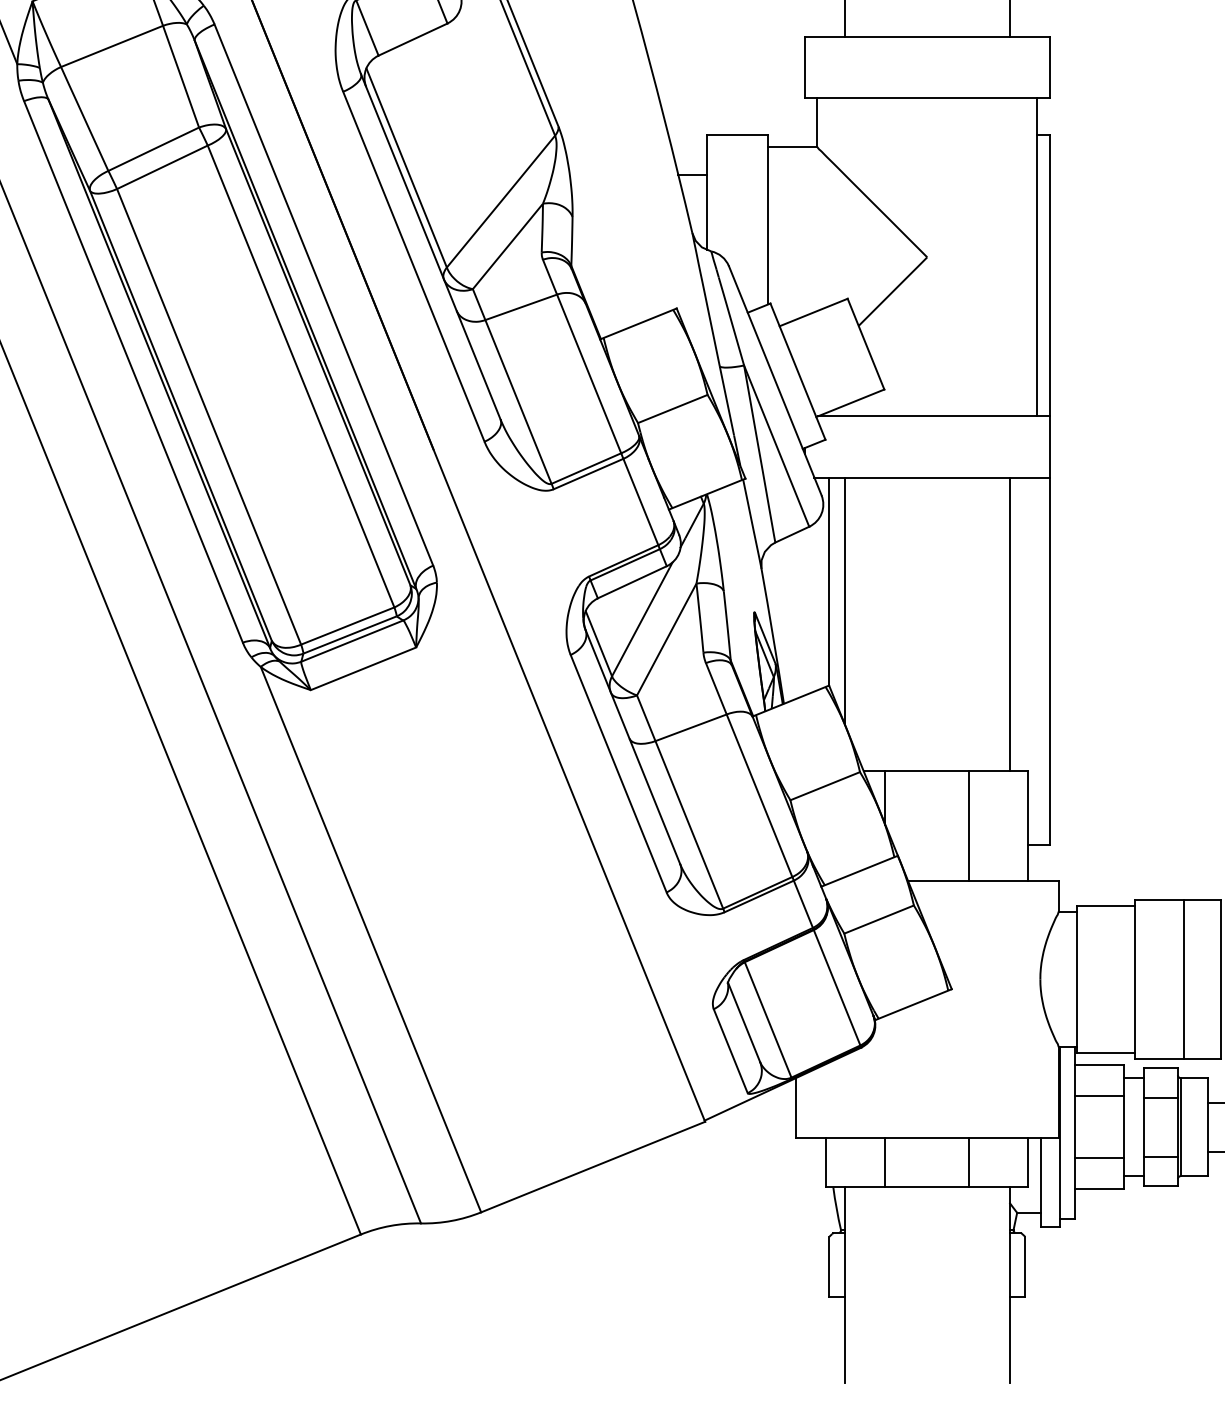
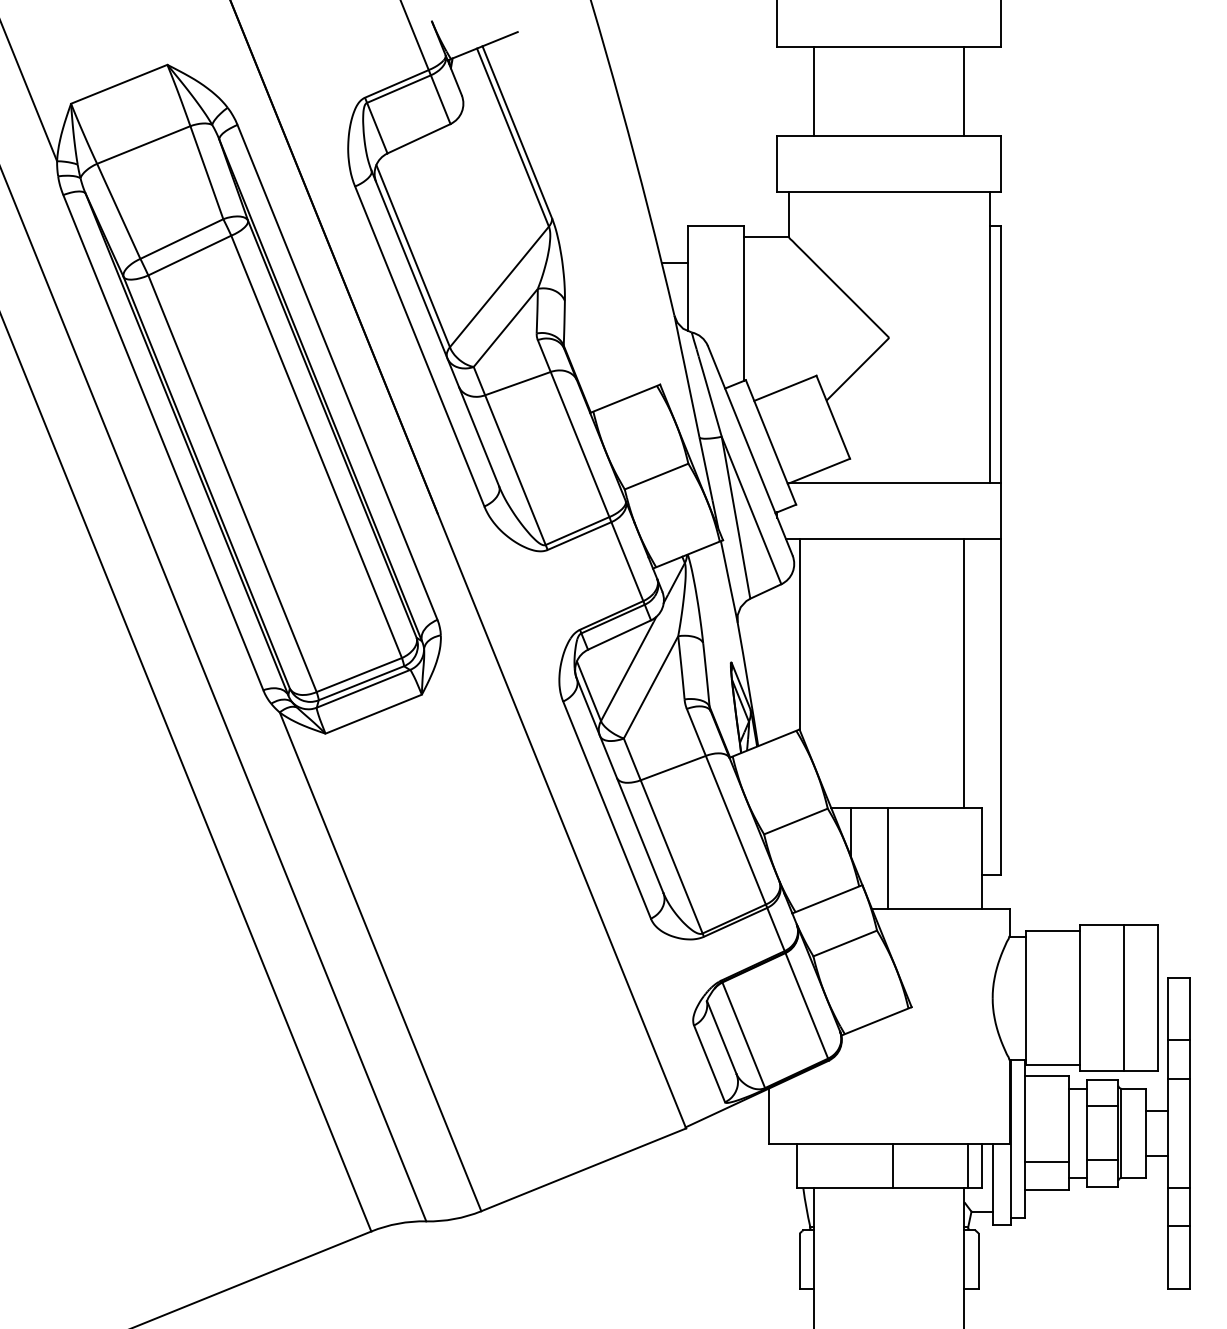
line: (845, 601) -> (814, 652), removed
line: (969, 825) -> (888, 857), moved
line: (1099, 1095) -> (1046, 1104), removed
line: (885, 1162) -> (893, 1165), moved
line: (969, 1162) -> (968, 1165), moved

